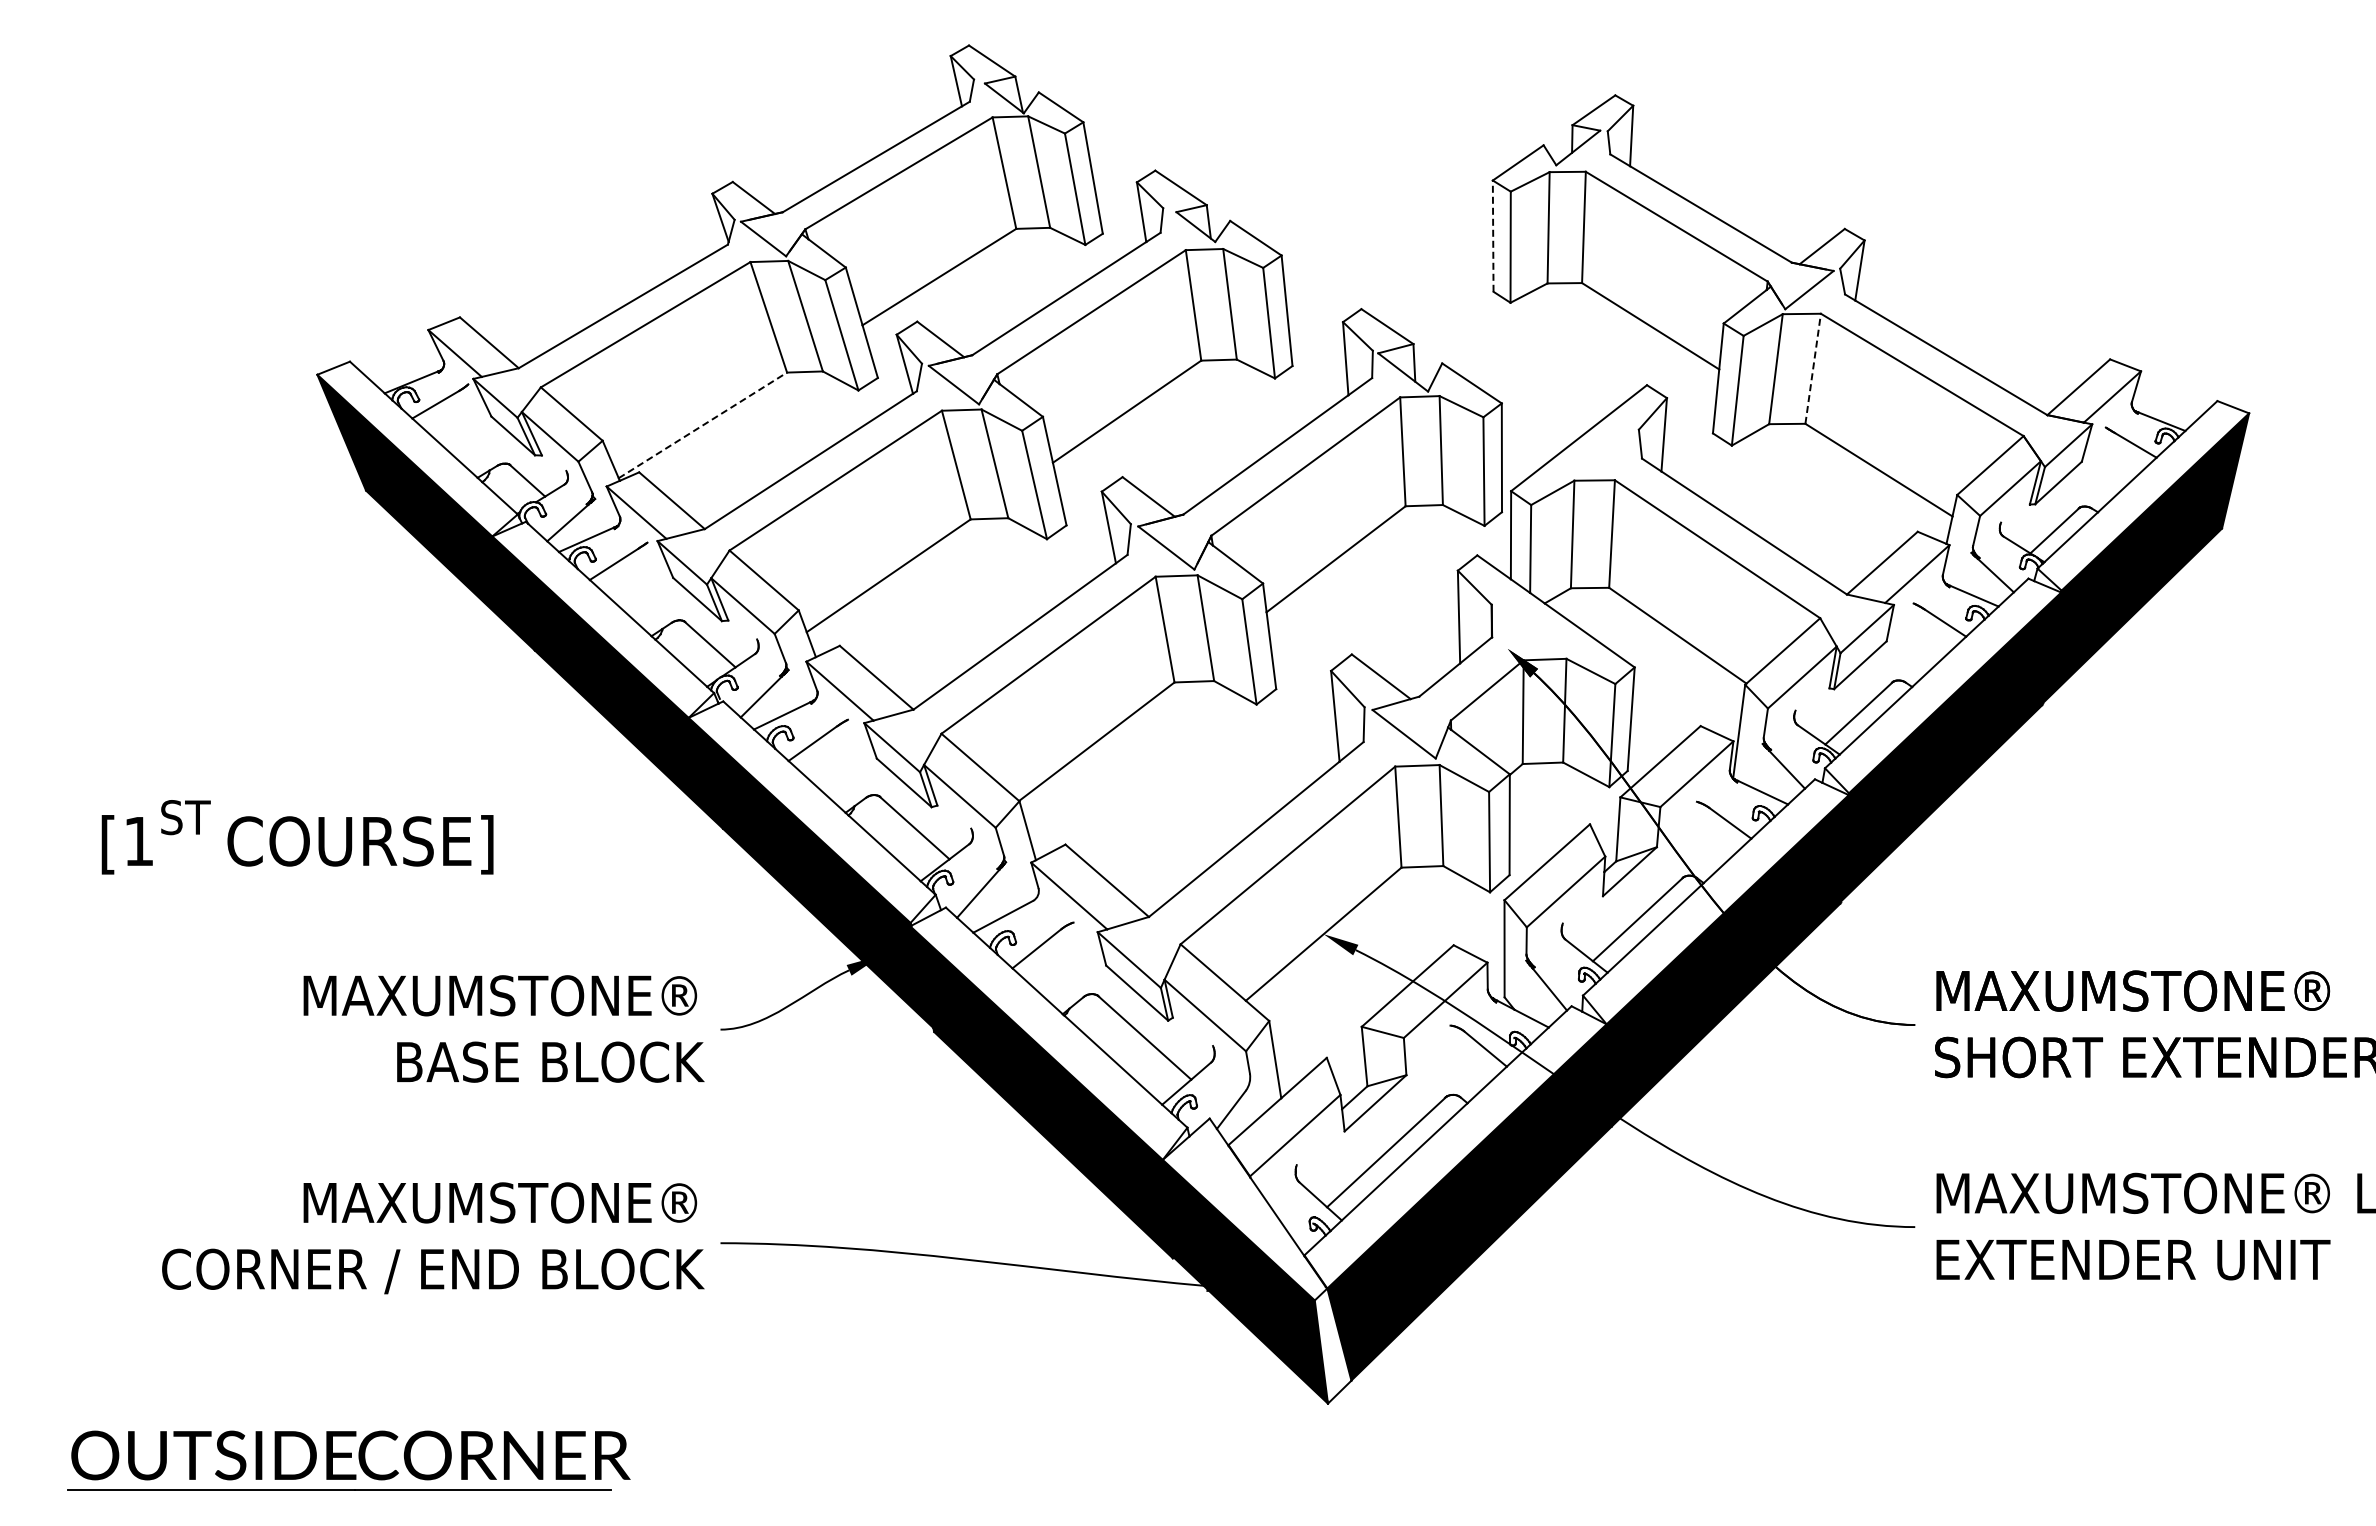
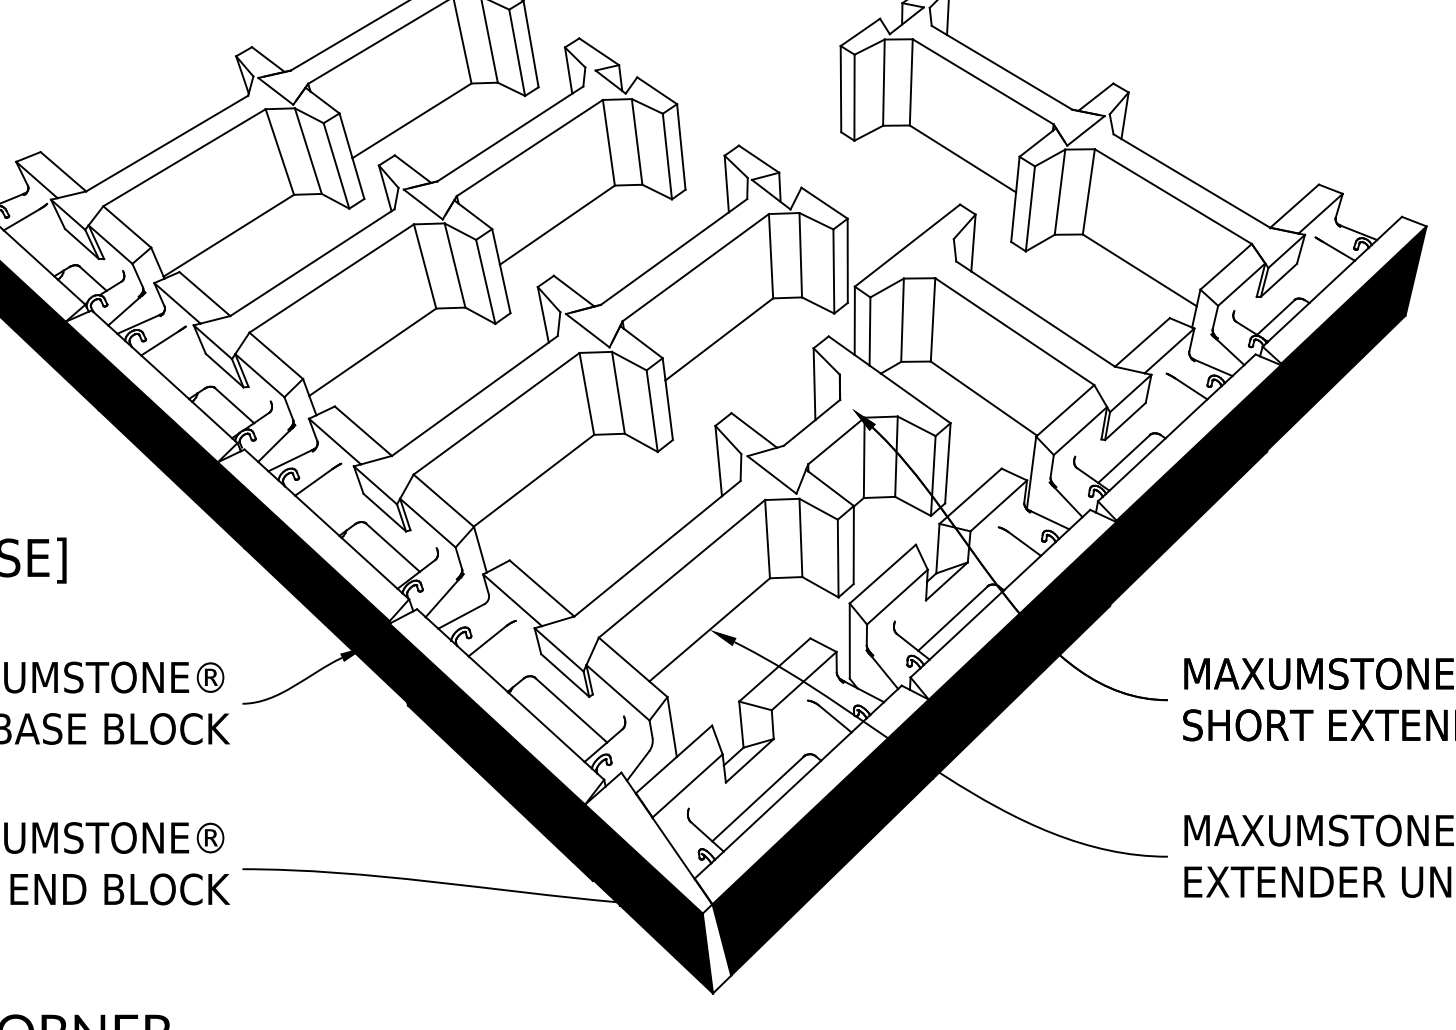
line: (1493, 236) -> (841, 89), dashed -> solid
line: (1813, 368) -> (1089, 191), dashed -> solid
line: (703, 425) -> (229, 235), dashed -> solid

